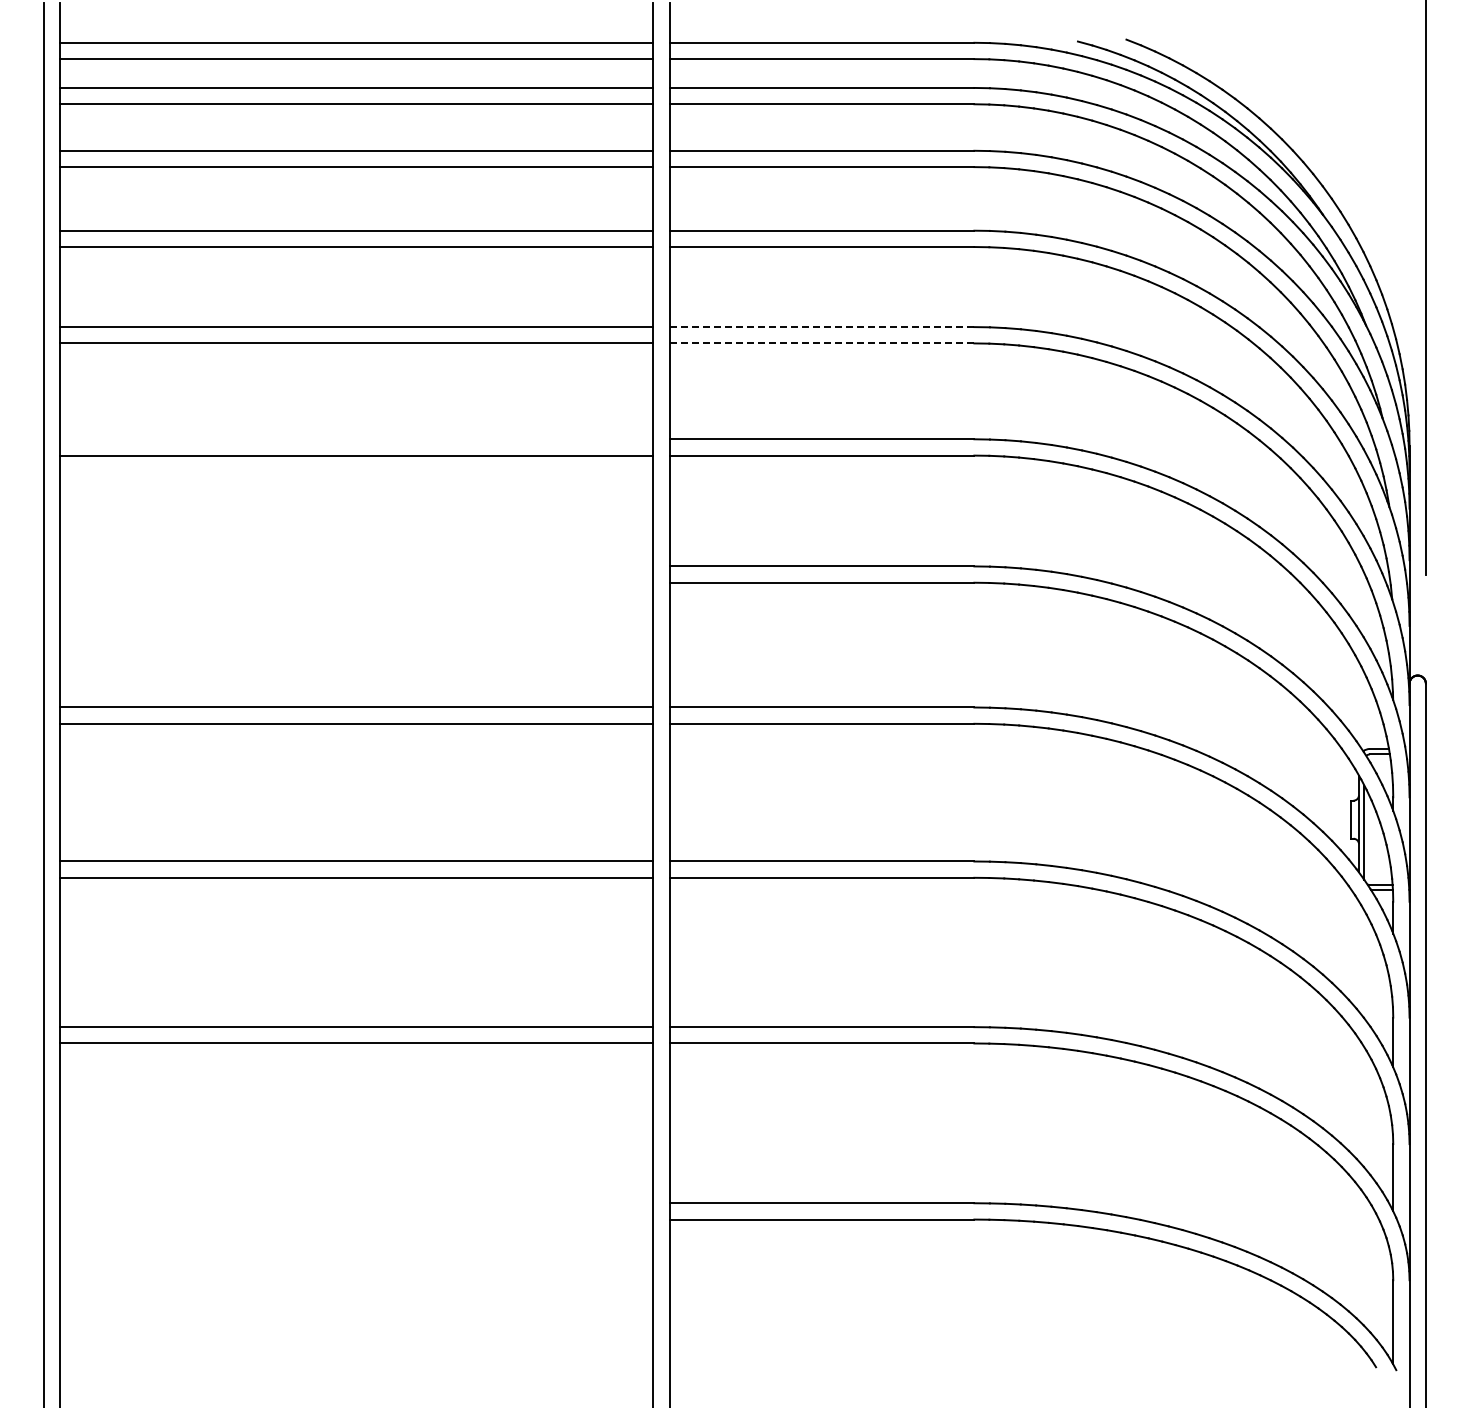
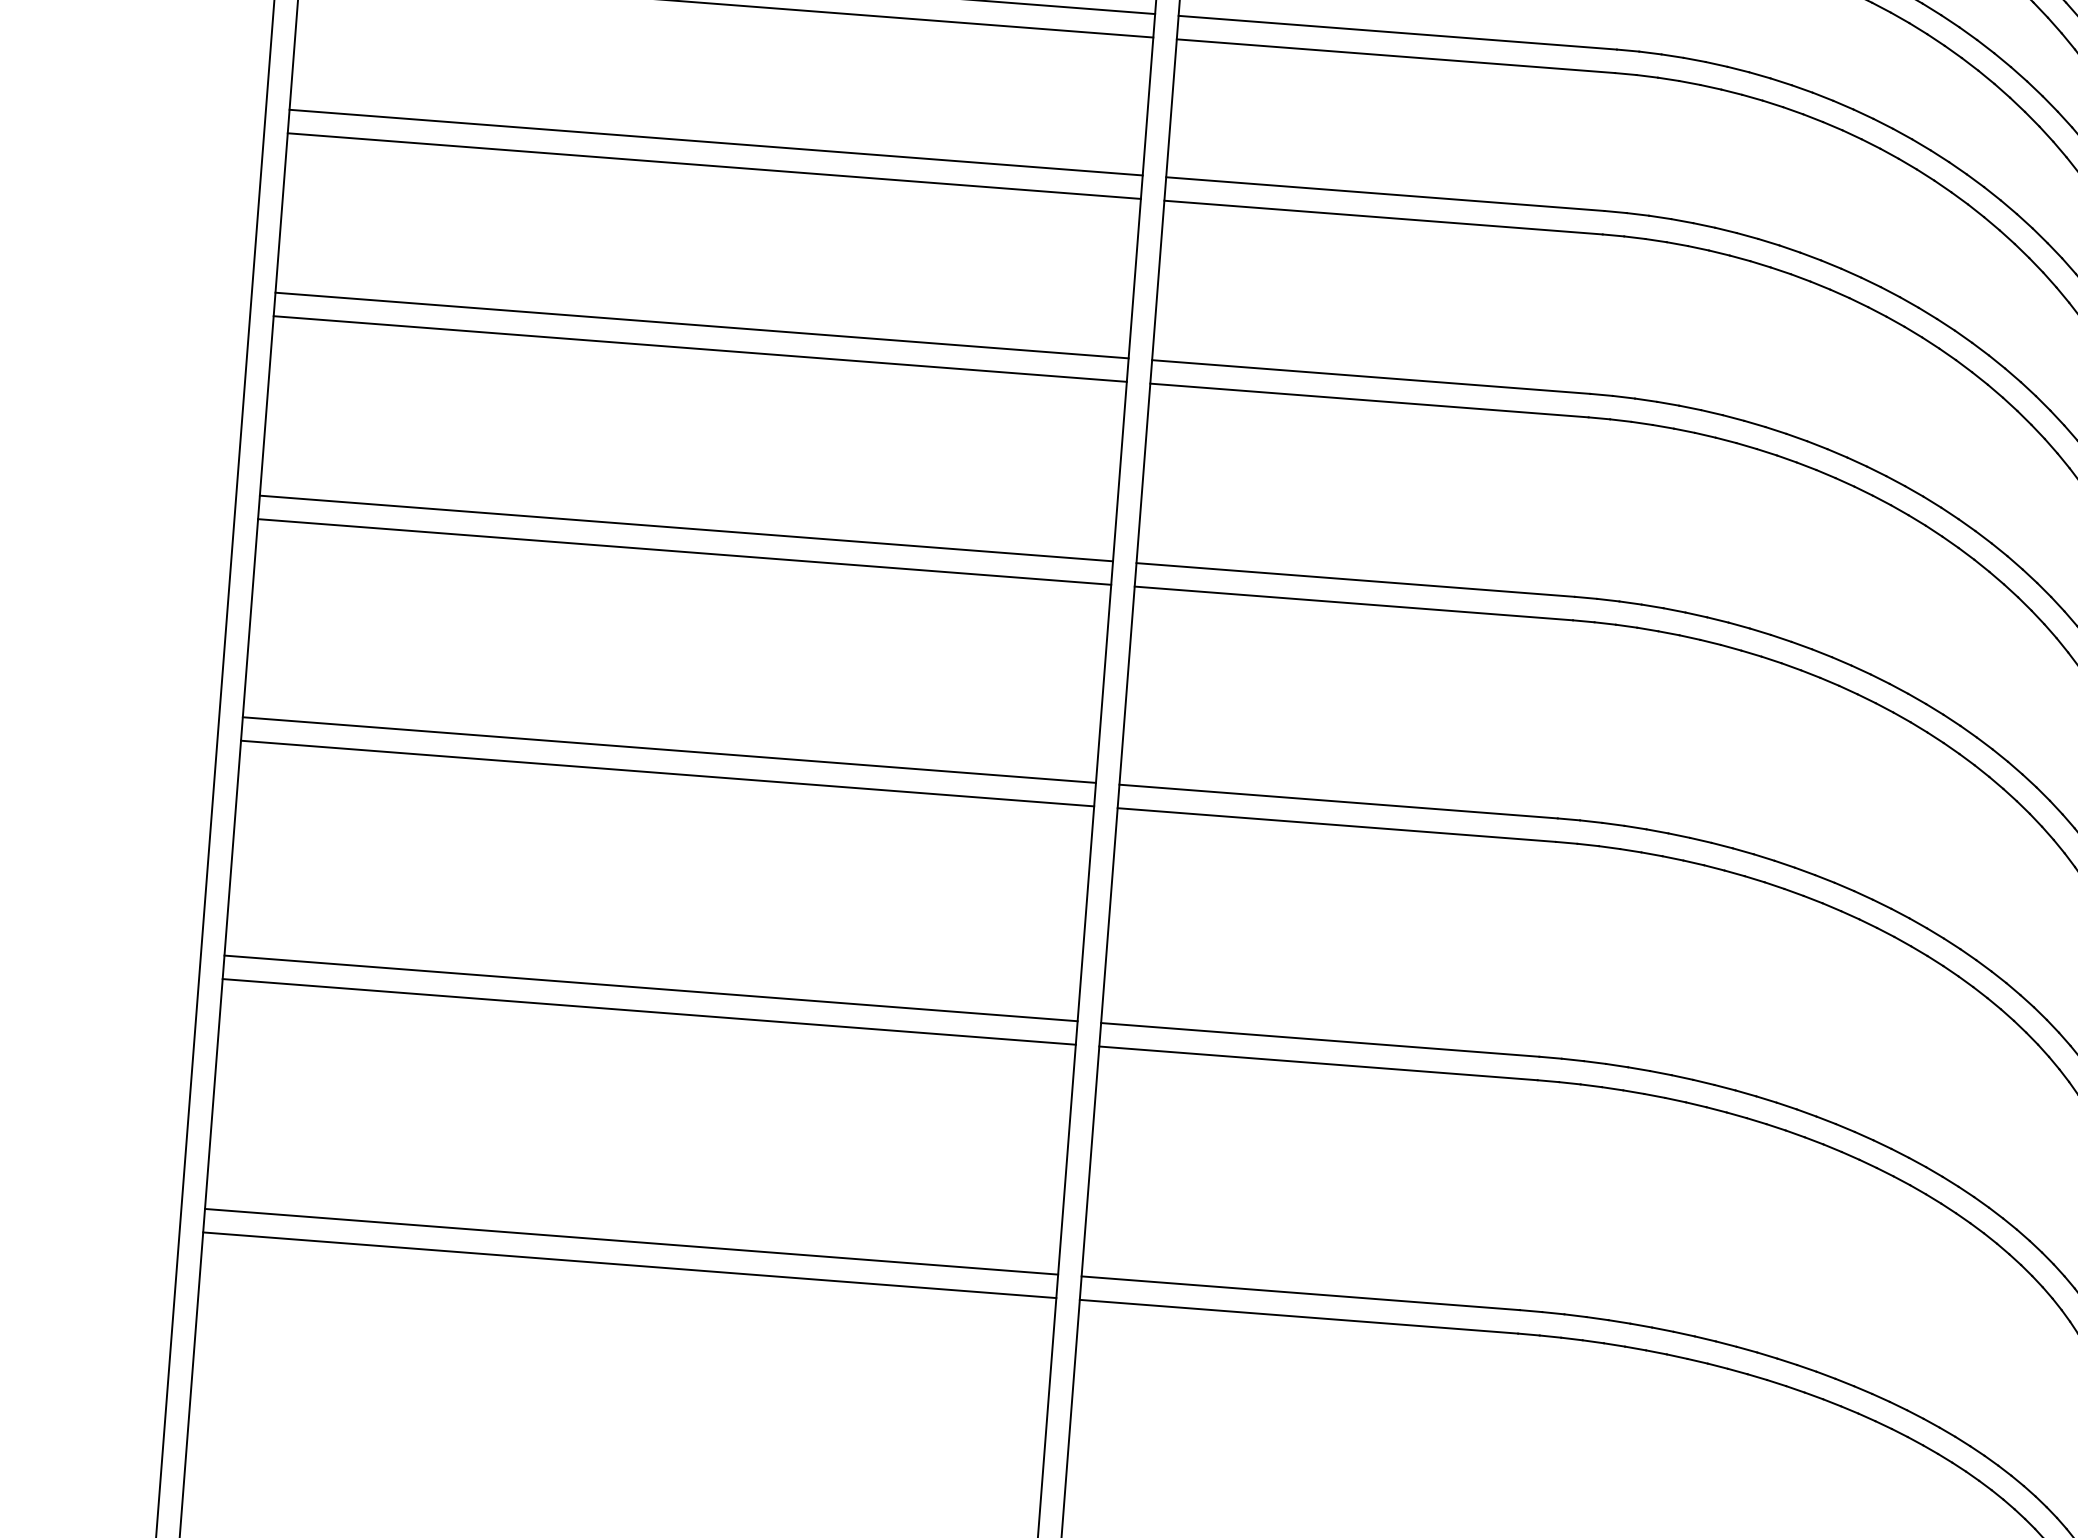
line: (822, 327) -> (1398, 33), dashed -> solid
line: (822, 343) -> (1396, 56), dashed -> solid
line: (356, 439) -> (715, 142), added
line: (356, 566) -> (701, 325), added
line: (356, 582) -> (699, 348), added
line: (356, 1203) -> (630, 1242), added
line: (356, 1219) -> (629, 1265), added

